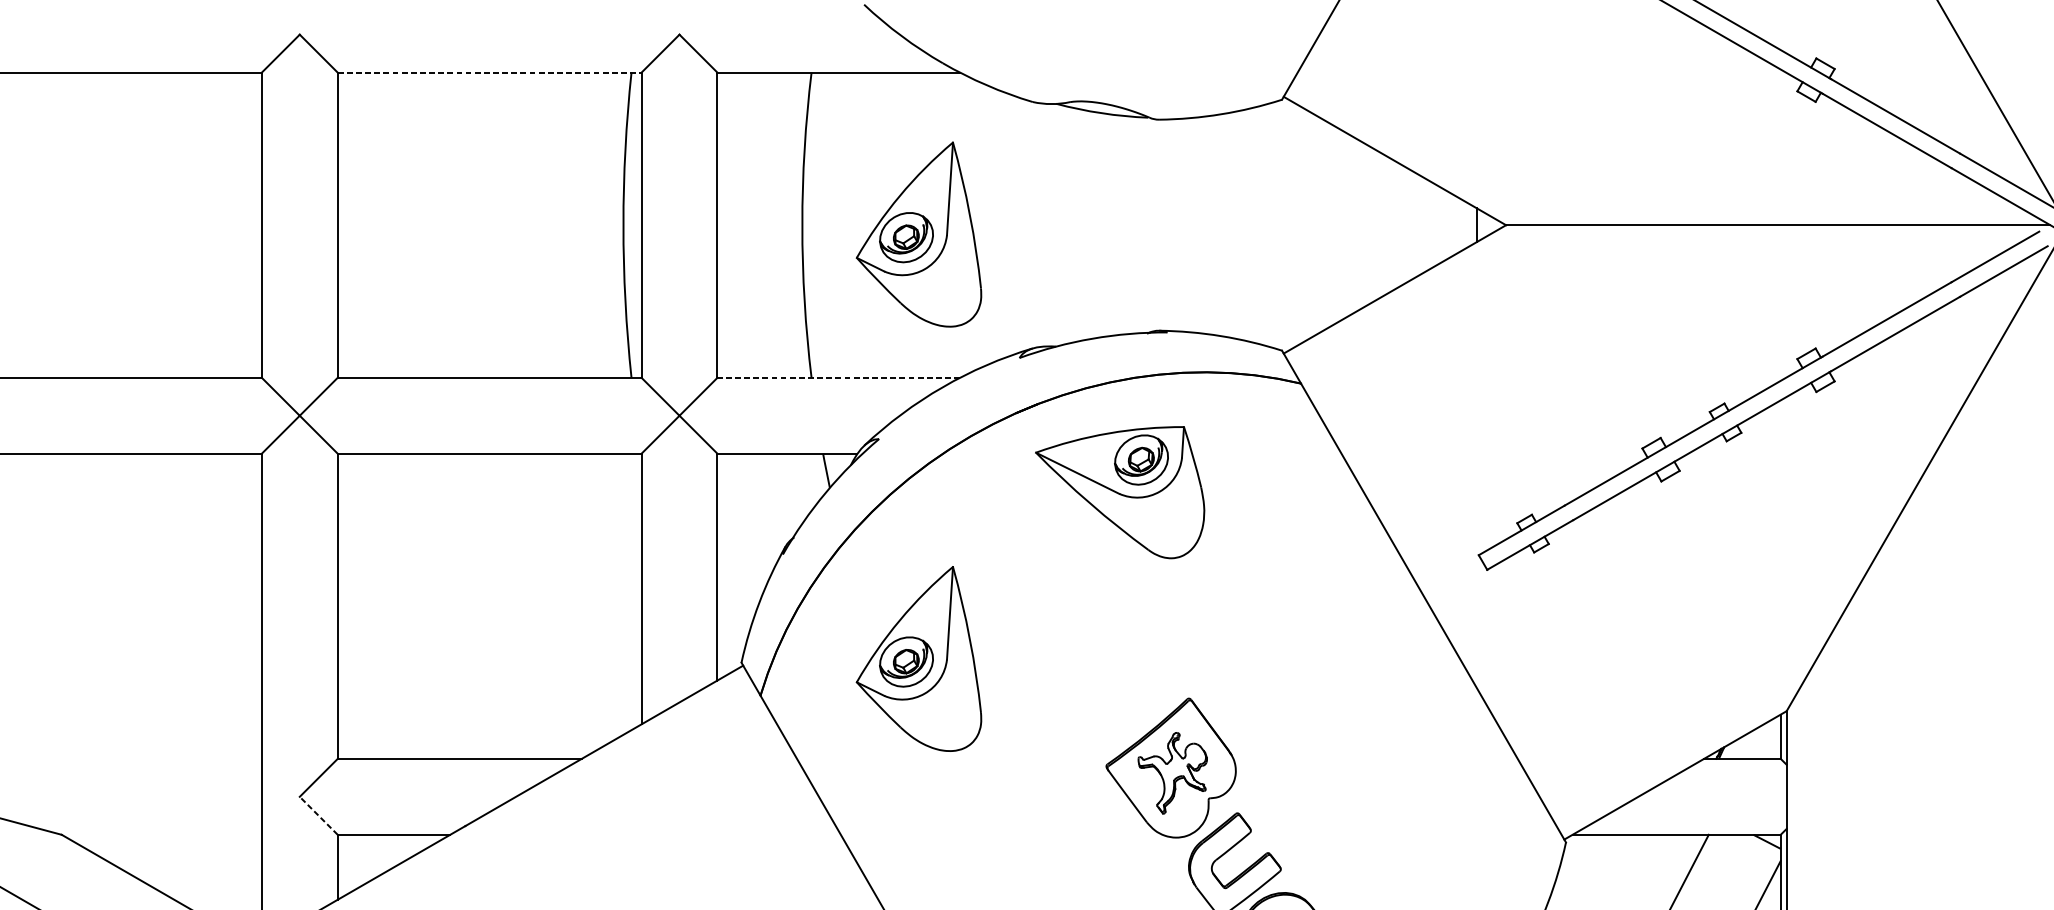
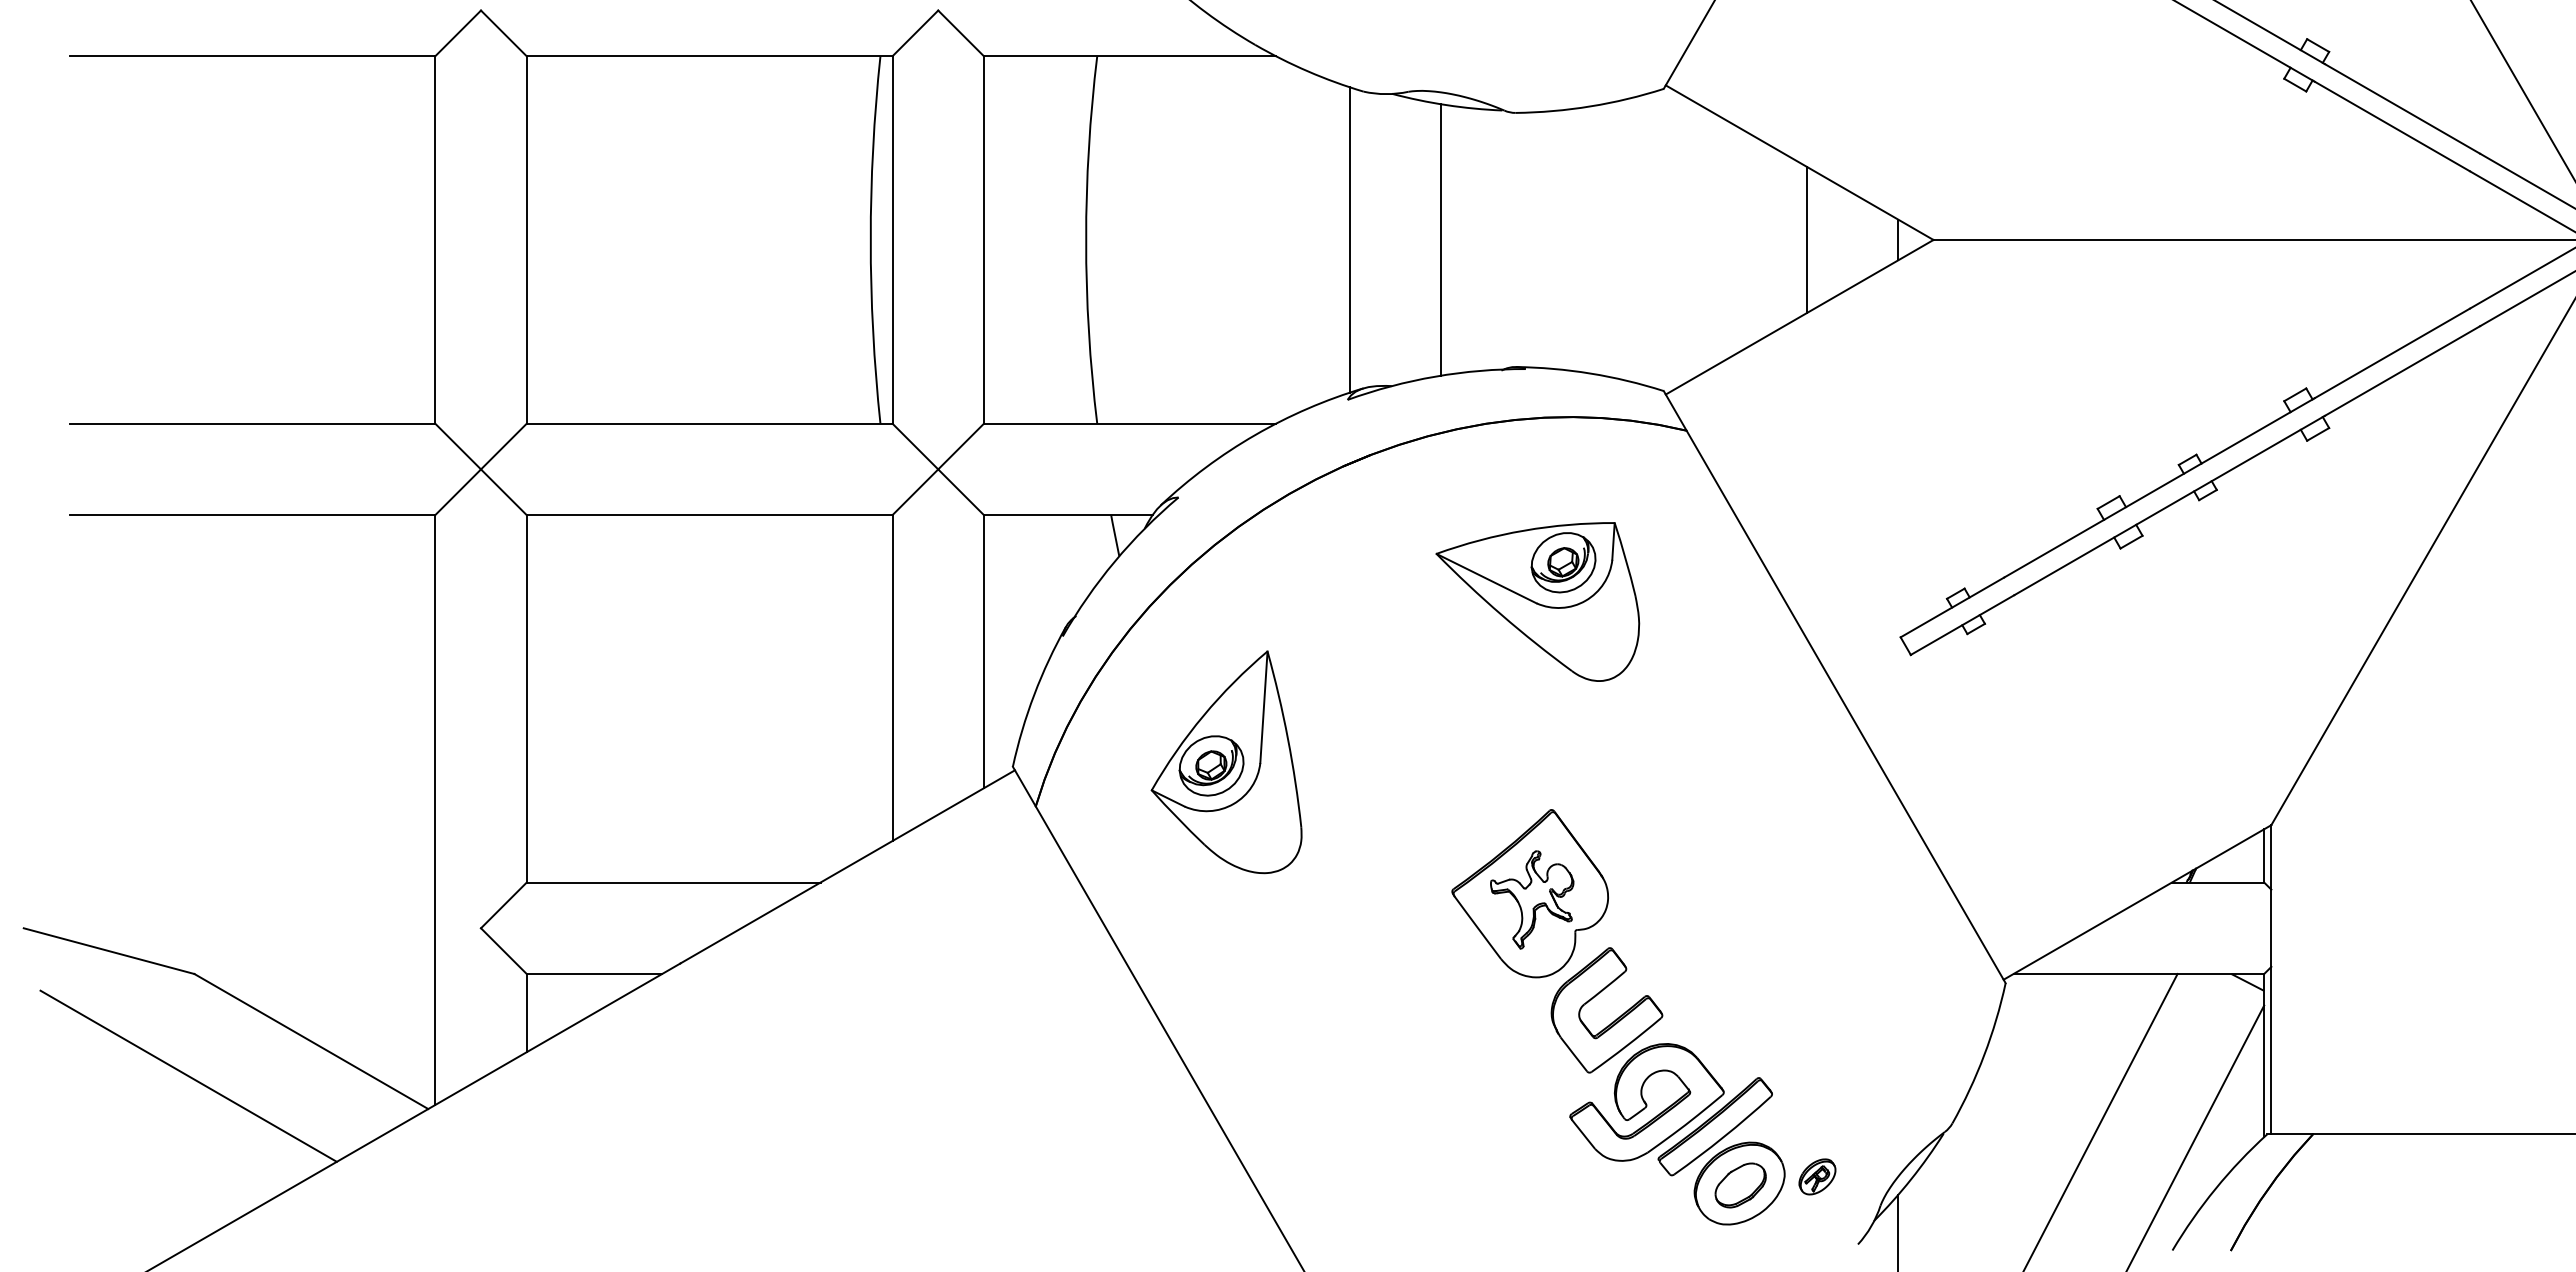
line: (489, 72) -> (709, 56), dashed -> solid
line: (1021, 224) -> (1349, 239), added
line: (1097, 224) -> (1441, 239), added
line: (1400, 224) -> (1806, 239), added
part: (918, 234) -> (1226, 251), removed
line: (838, 377) -> (1129, 423), dashed -> solid
part: (1119, 492) -> (1537, 601), moved
line: (318, 815) -> (503, 950), dashed -> solid

